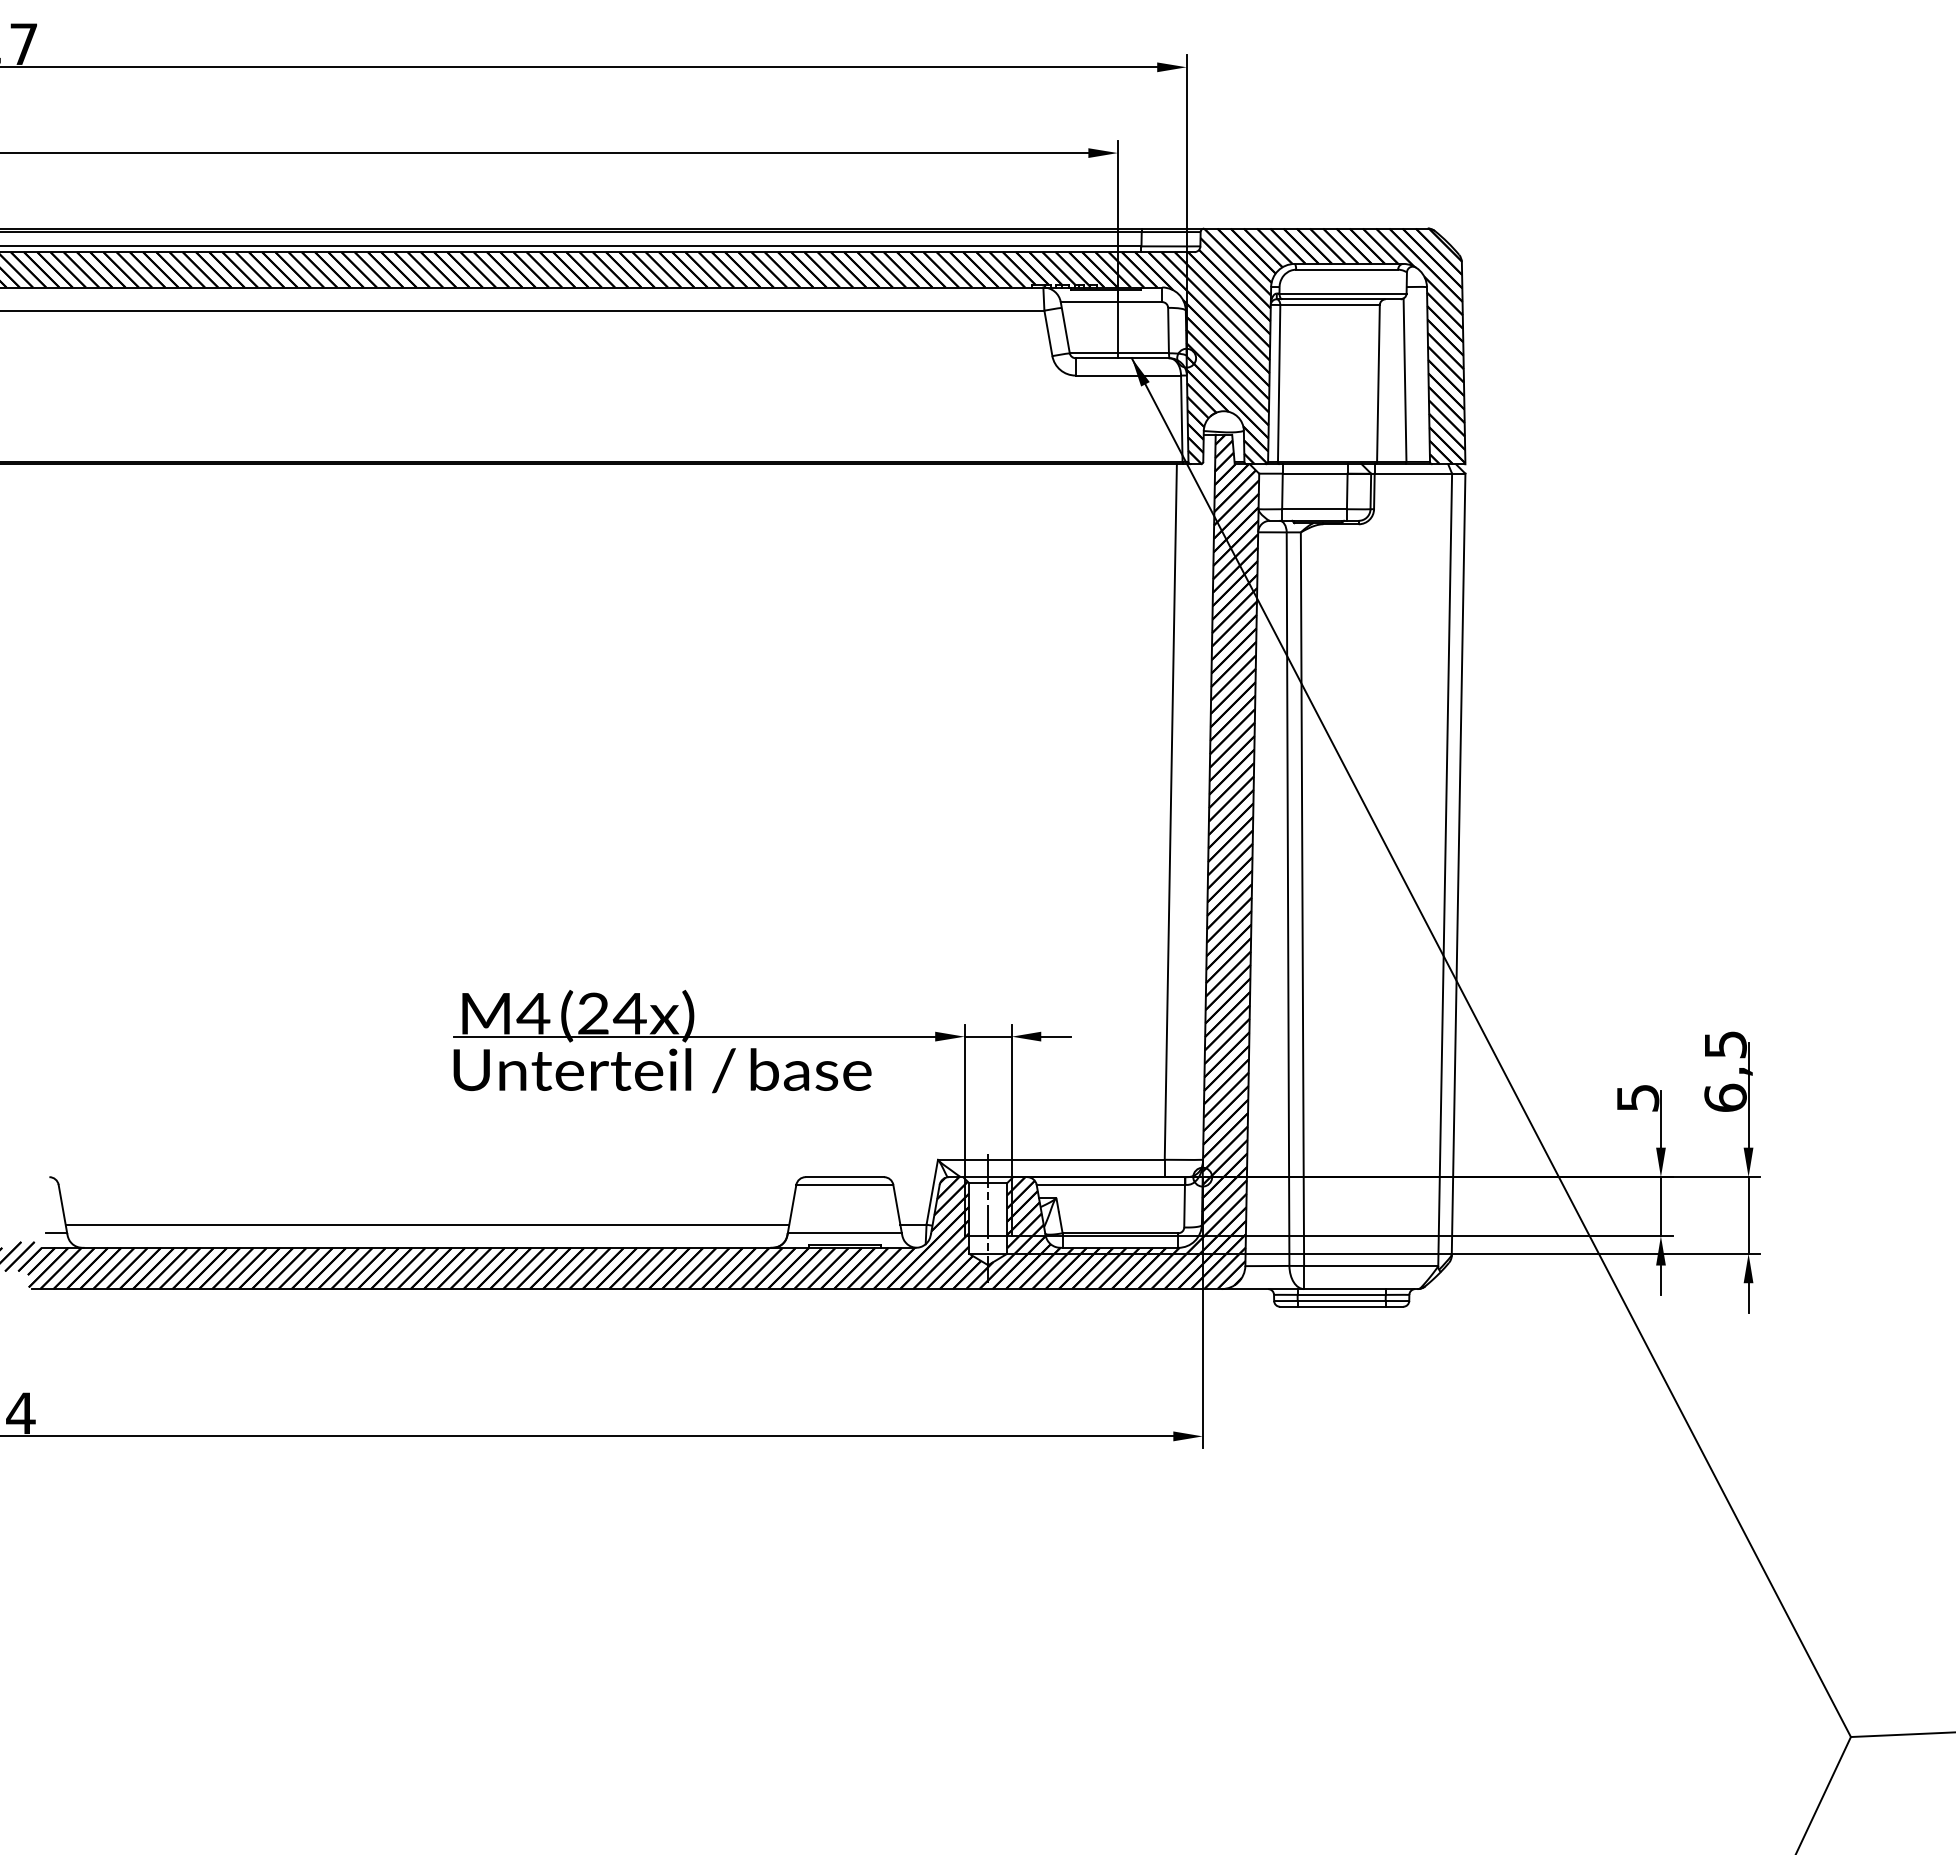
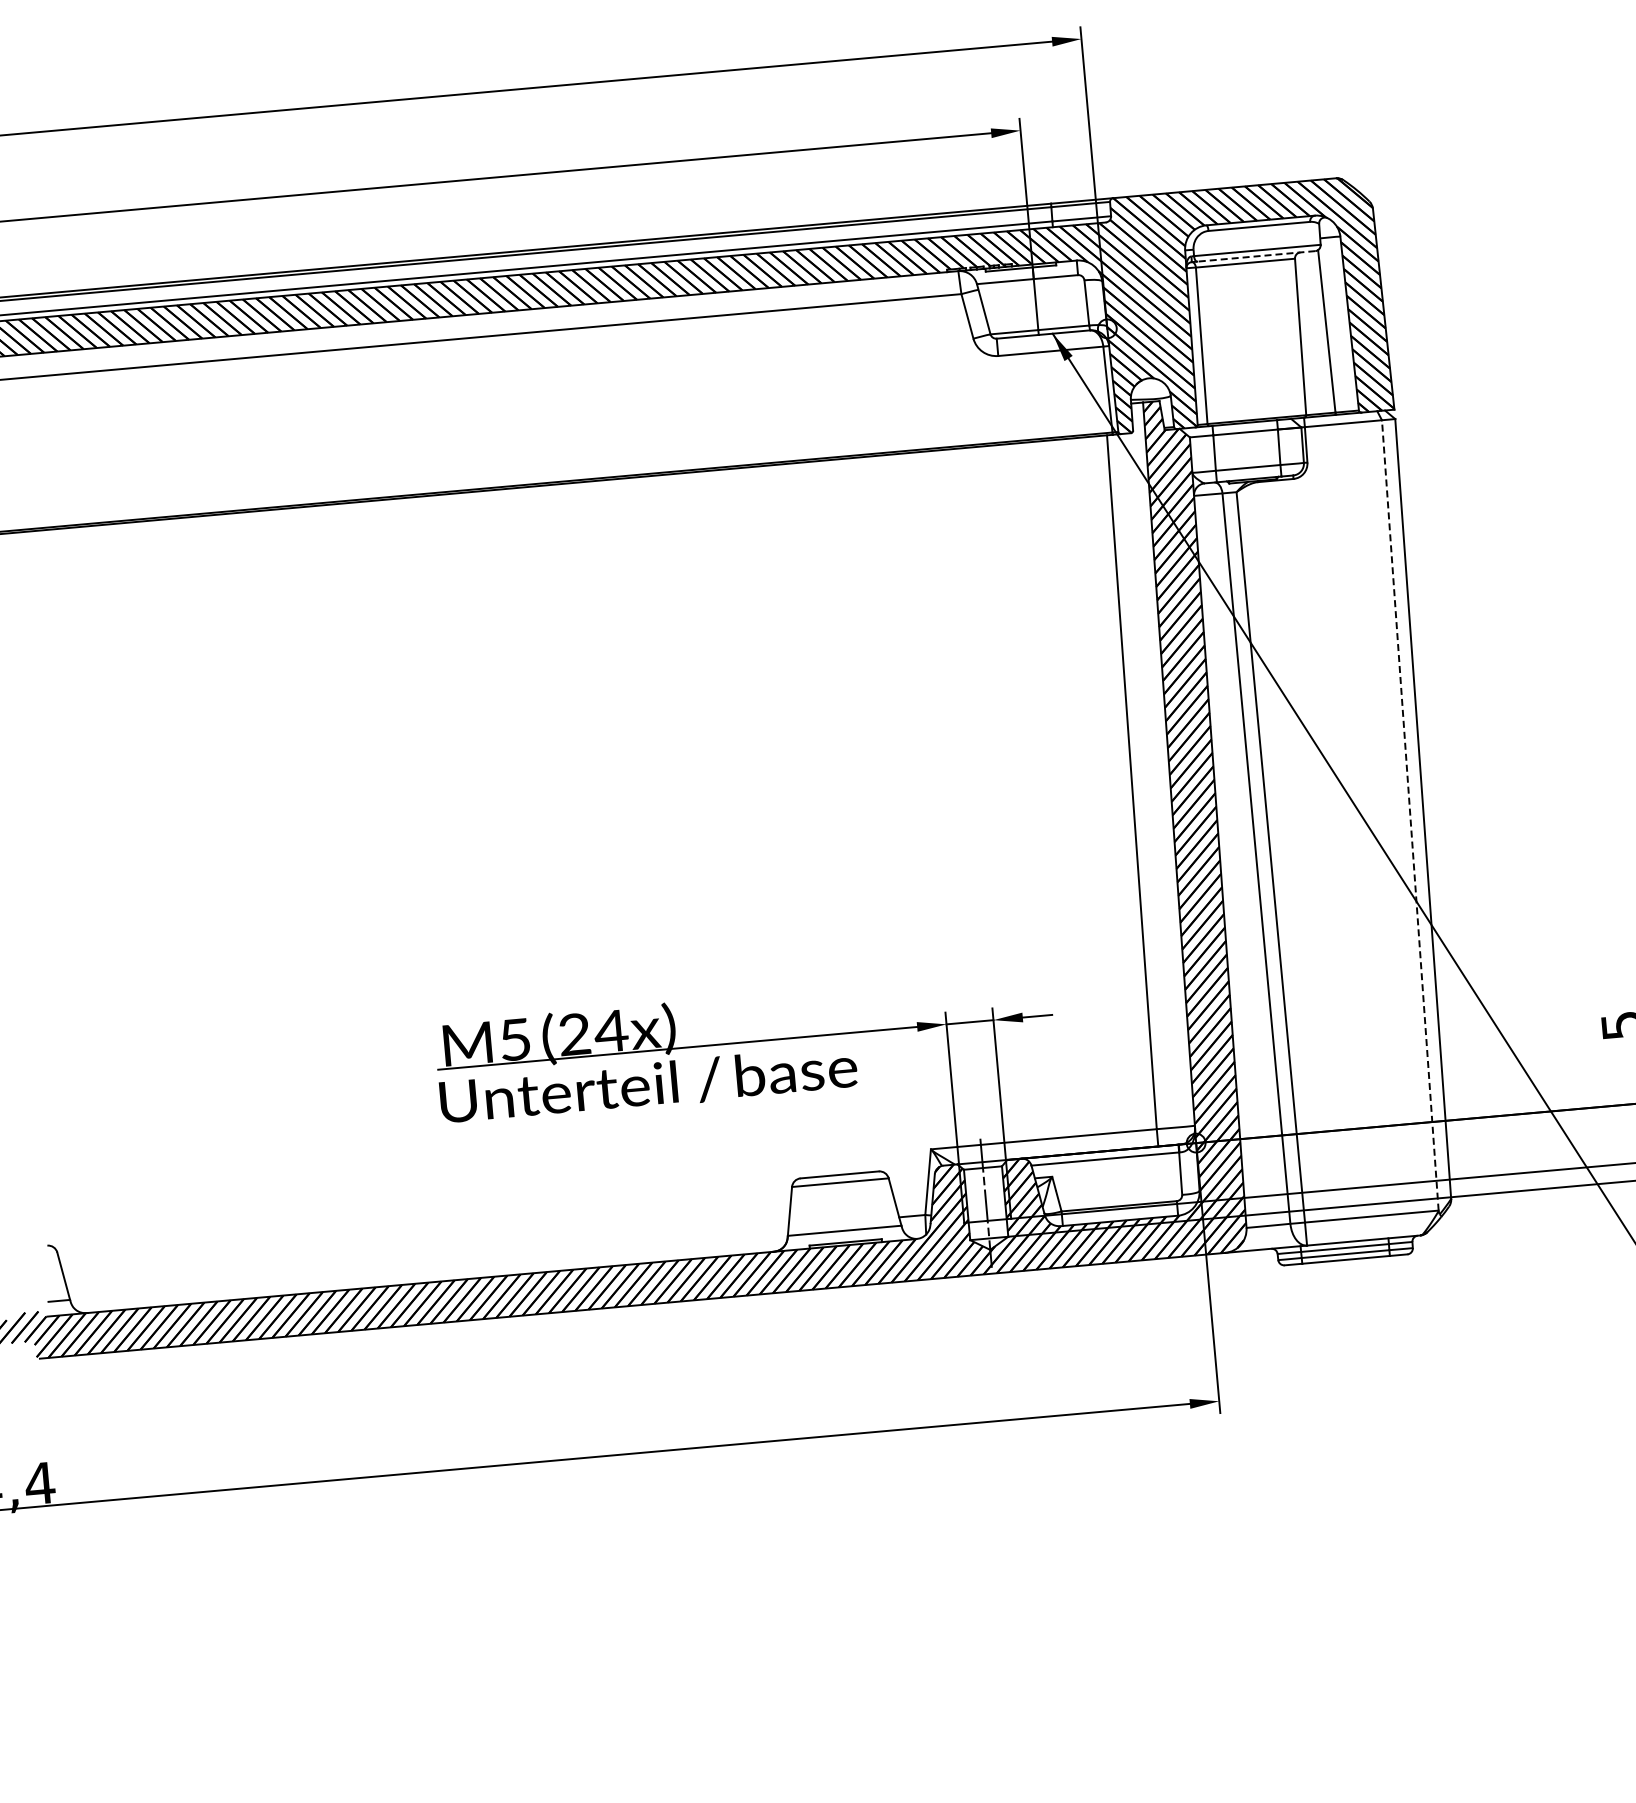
line: (1340, 299) -> (1255, 256), solid -> dashed
line: (1445, 869) -> (1410, 815), solid -> dashed
text: (533, 1013) -> (515, 1039), M4 -> M5
line: (427, 1224) -> (428, 1259), removed

